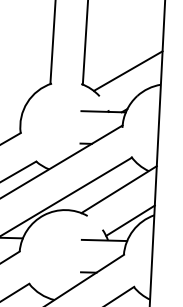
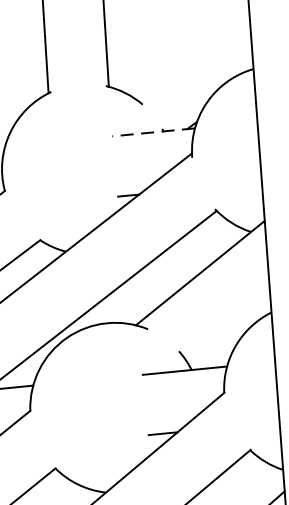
line: (127, 70) -> (188, 50), removed
line: (103, 111) -> (153, 131), solid -> dashed
line: (130, 220) -> (228, 327), removed

